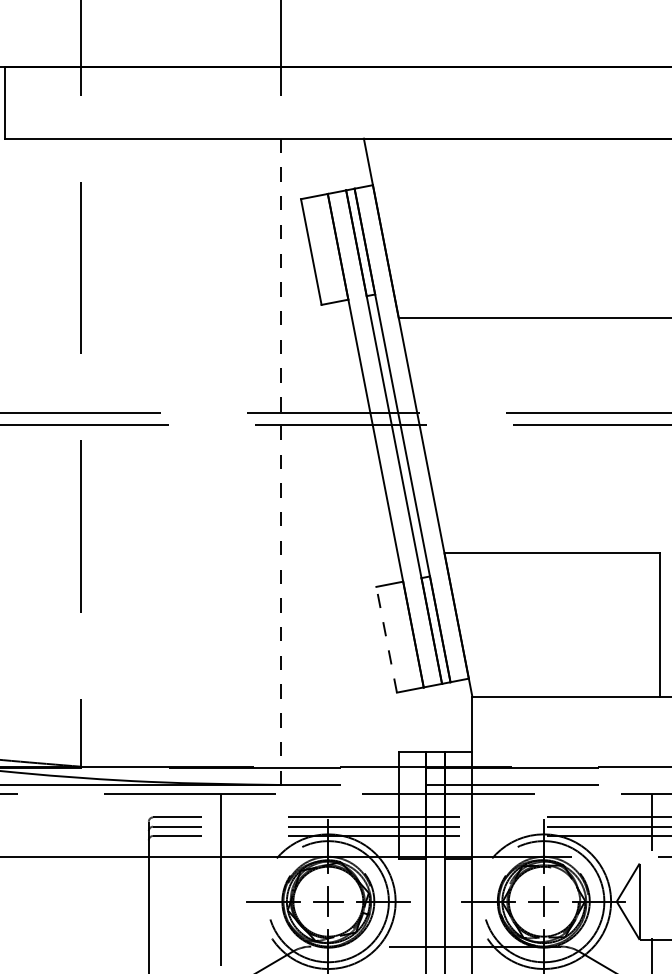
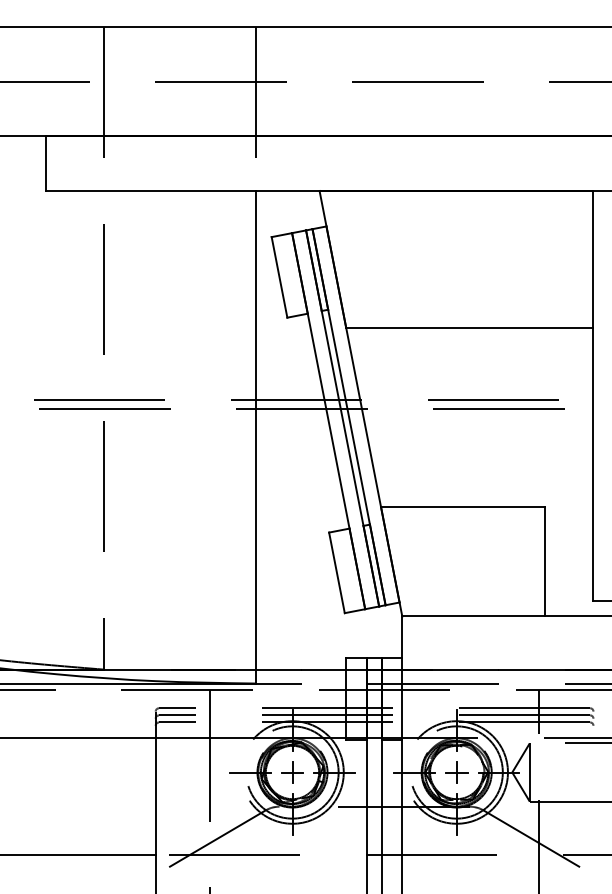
line: (281, 462) -> (256, 437), dashed -> solid
line: (386, 639) -> (336, 572), dashed -> solid

